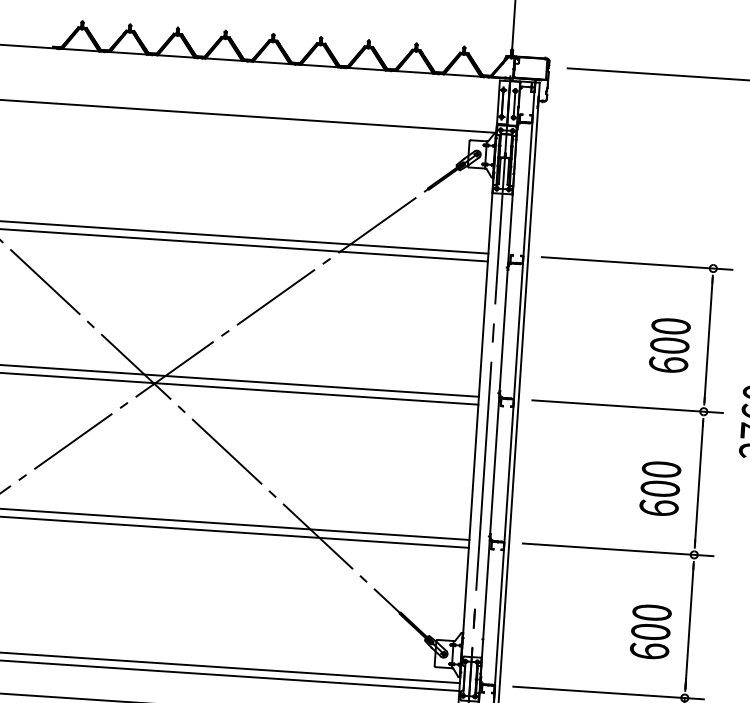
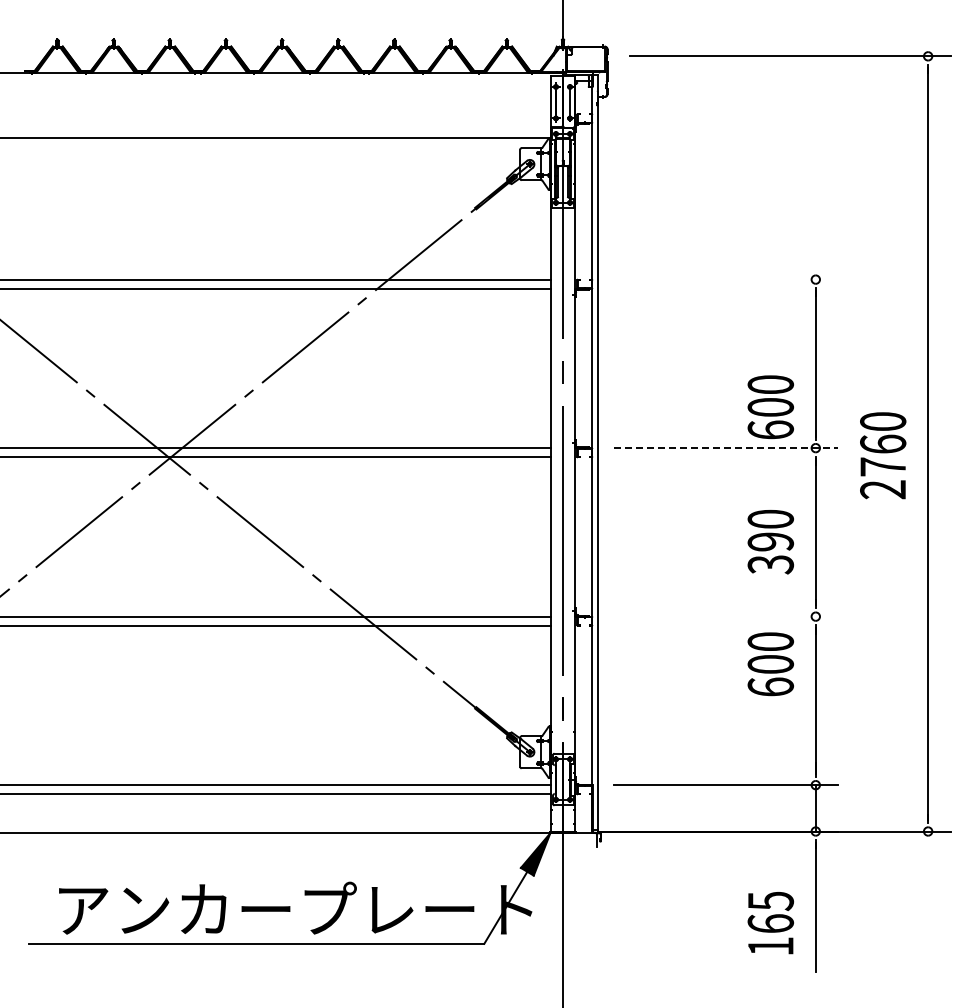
line: (637, 263) -> (726, 279), removed
text: (669, 345) -> (770, 407), moved
line: (627, 406) -> (726, 448), solid -> dashed
text: (659, 498) -> (770, 553), 600 -> 390
line: (618, 549) -> (726, 616), removed
text: (650, 632) -> (770, 664), moved

